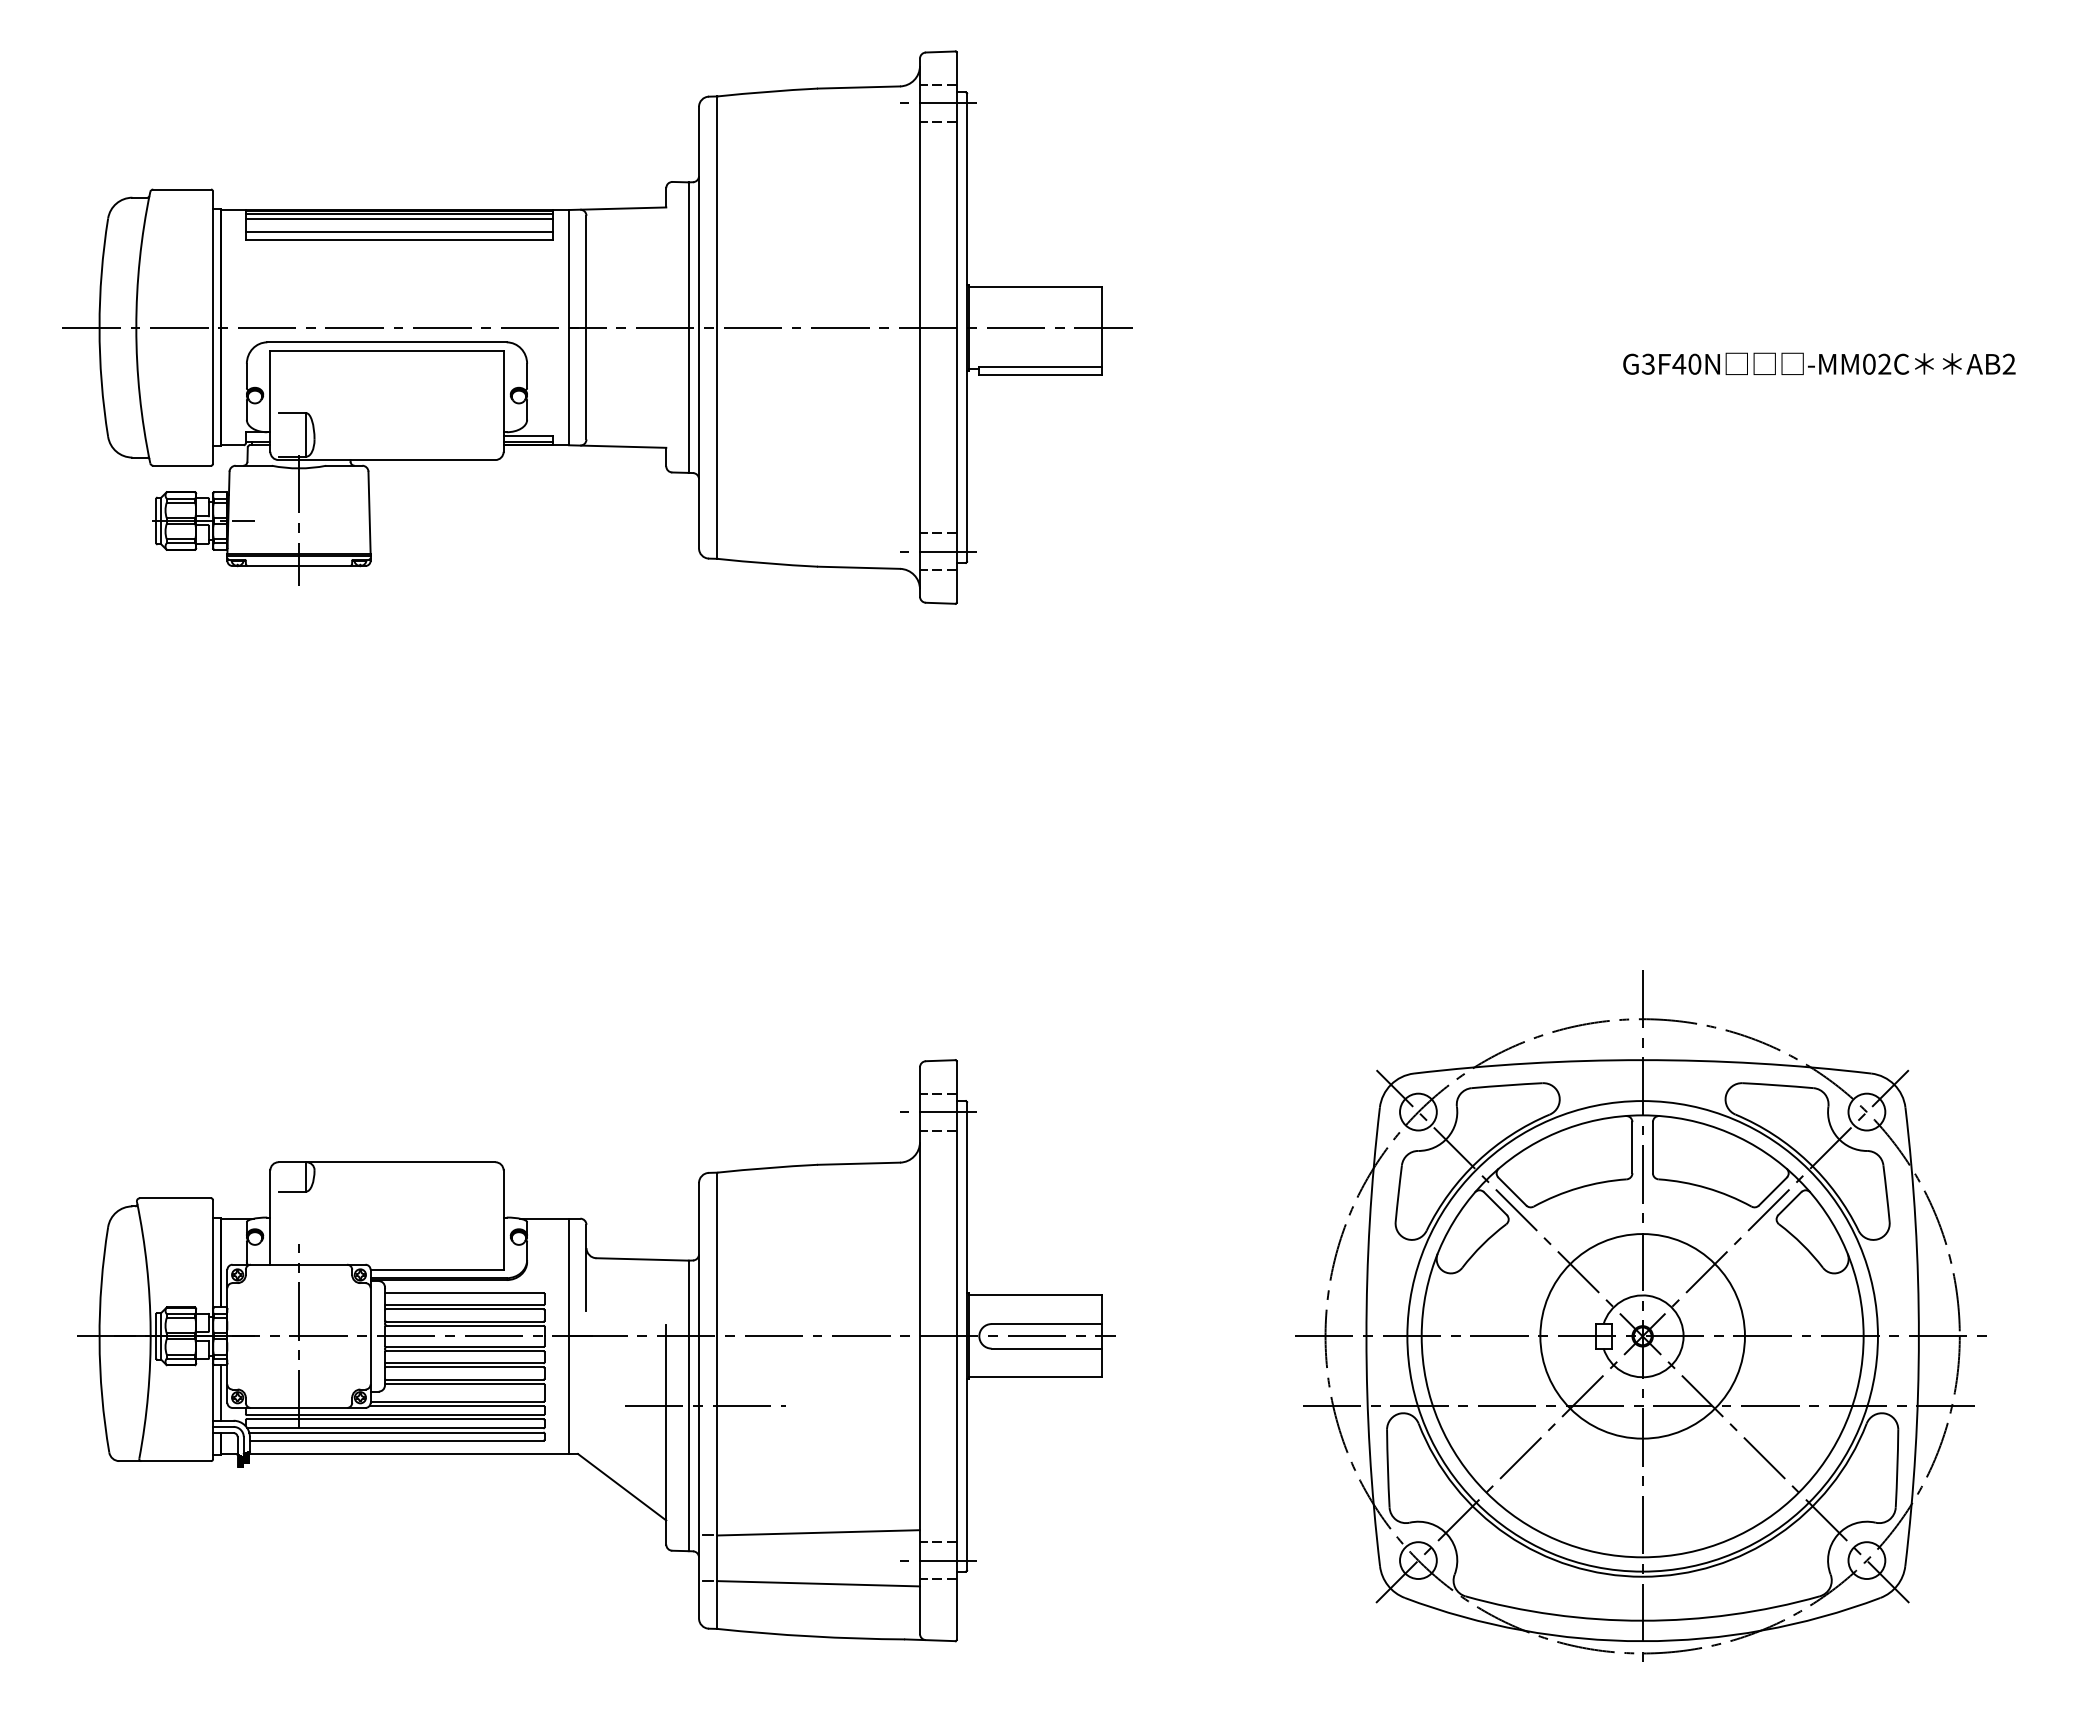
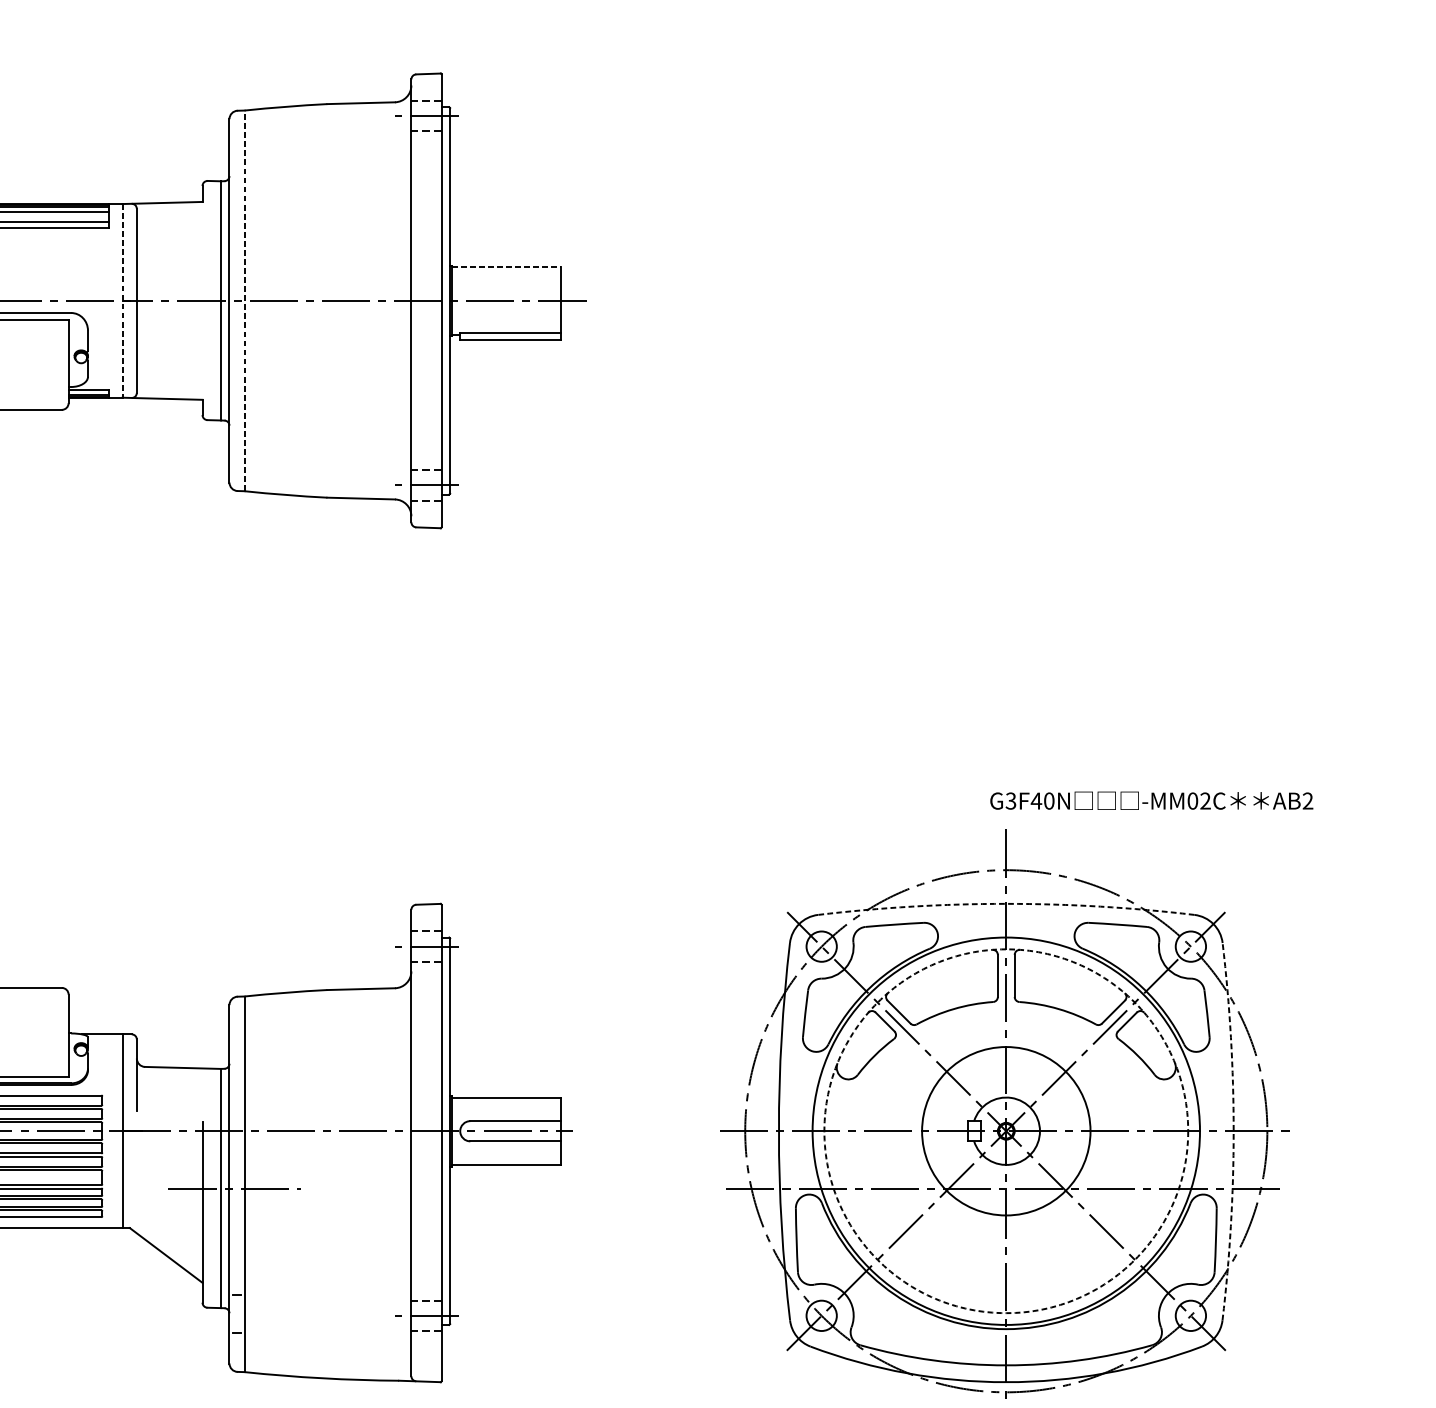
line: (1036, 286) -> (507, 267), solid -> dashed
line: (569, 327) -> (122, 300), solid -> dashed
line: (717, 327) -> (244, 300), solid -> dashed
text: (1819, 363) -> (1151, 800), moved
arc: (1642, 1060) -> (1006, 904), solid -> dashed
circle: (1642, 1336) -> (1006, 1131), solid -> dashed
arc: (1918, 1336) -> (1233, 1131), solid -> dashed
line: (818, 1532) -> (327, 1292), removed
line: (818, 1583) -> (327, 1334), removed

